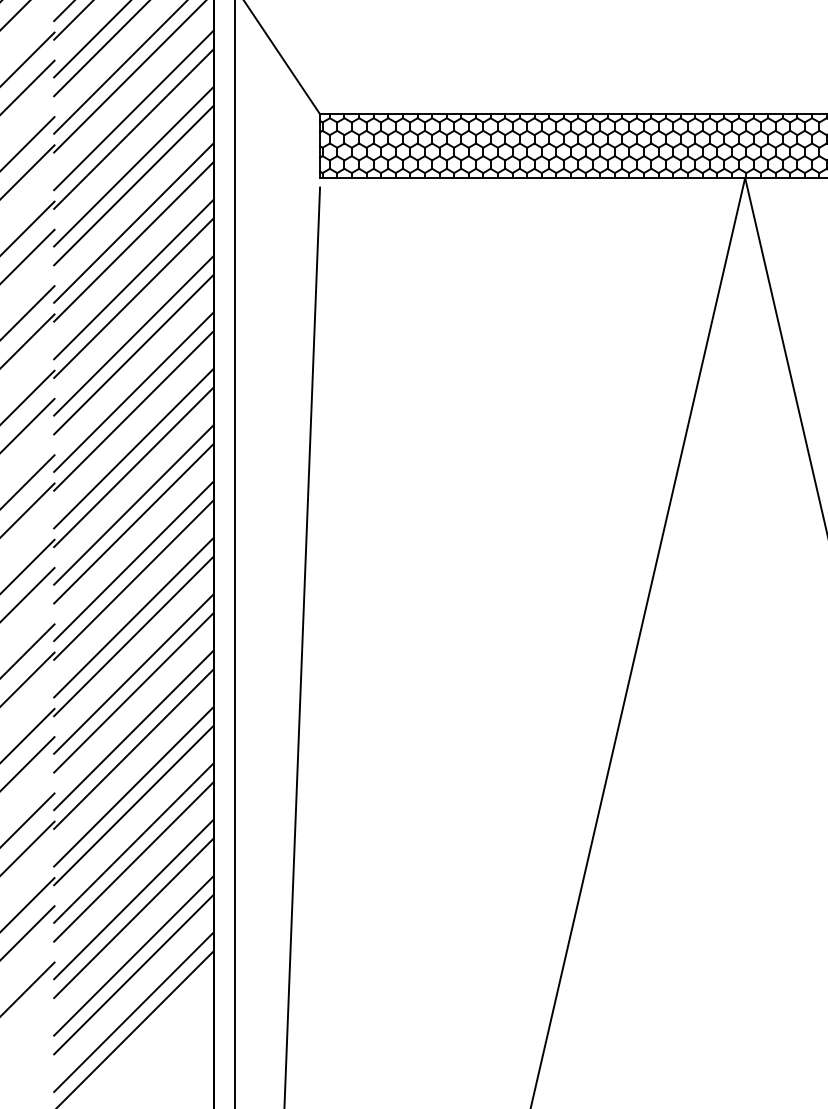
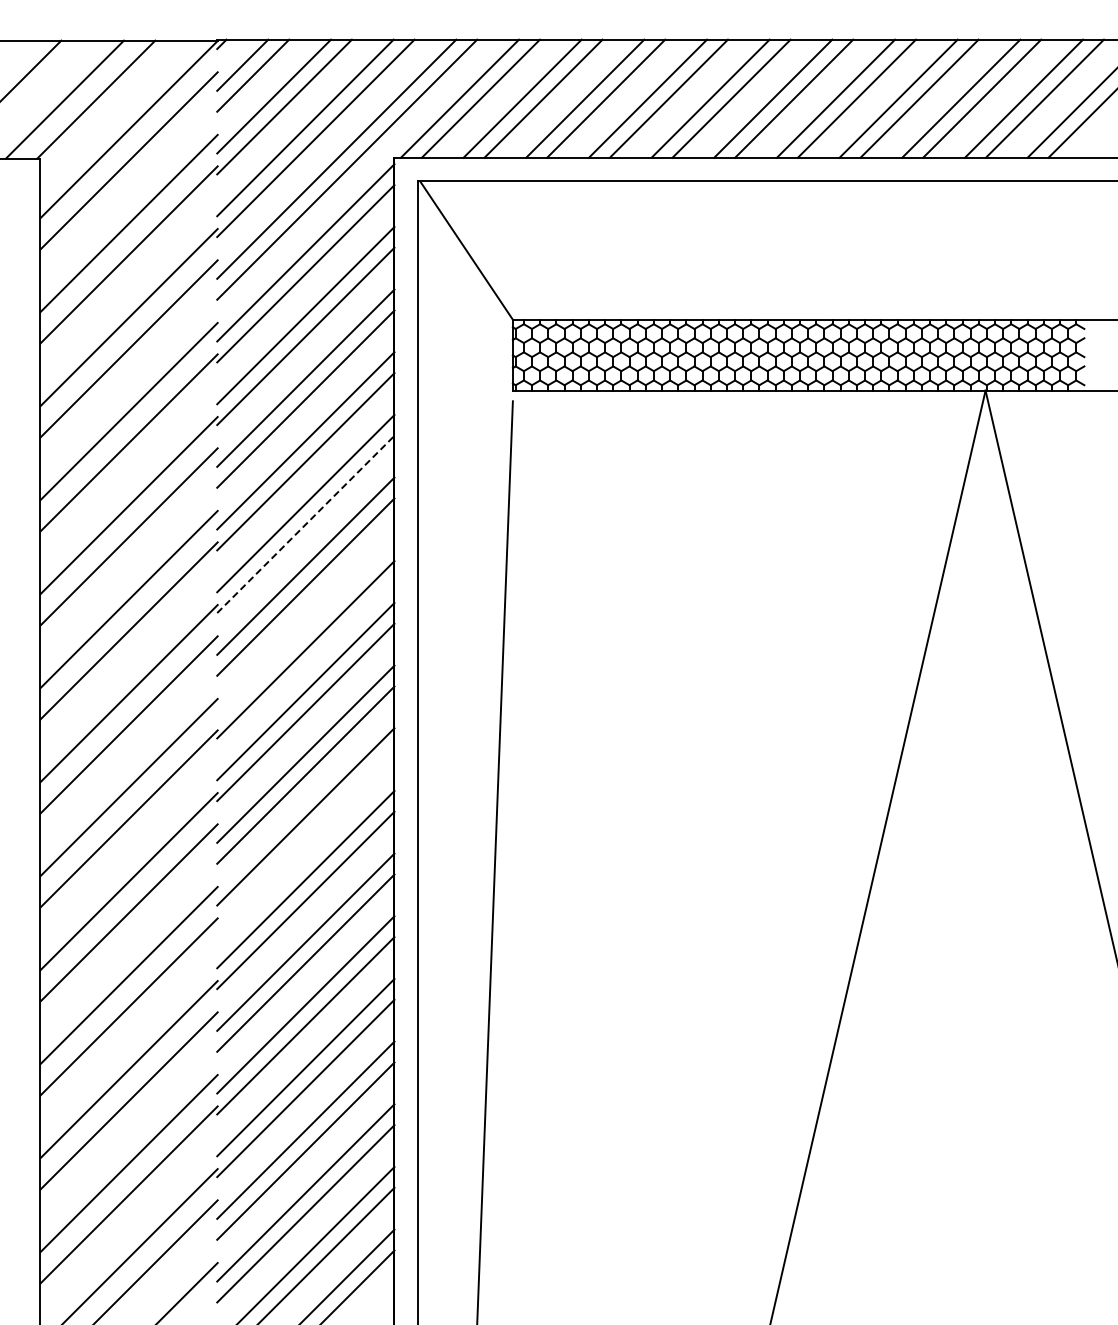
line: (134, 298) -> (306, 524), solid -> dashed
line: (133, 391) -> (305, 628), removed
line: (133, 579) -> (305, 837), removed

